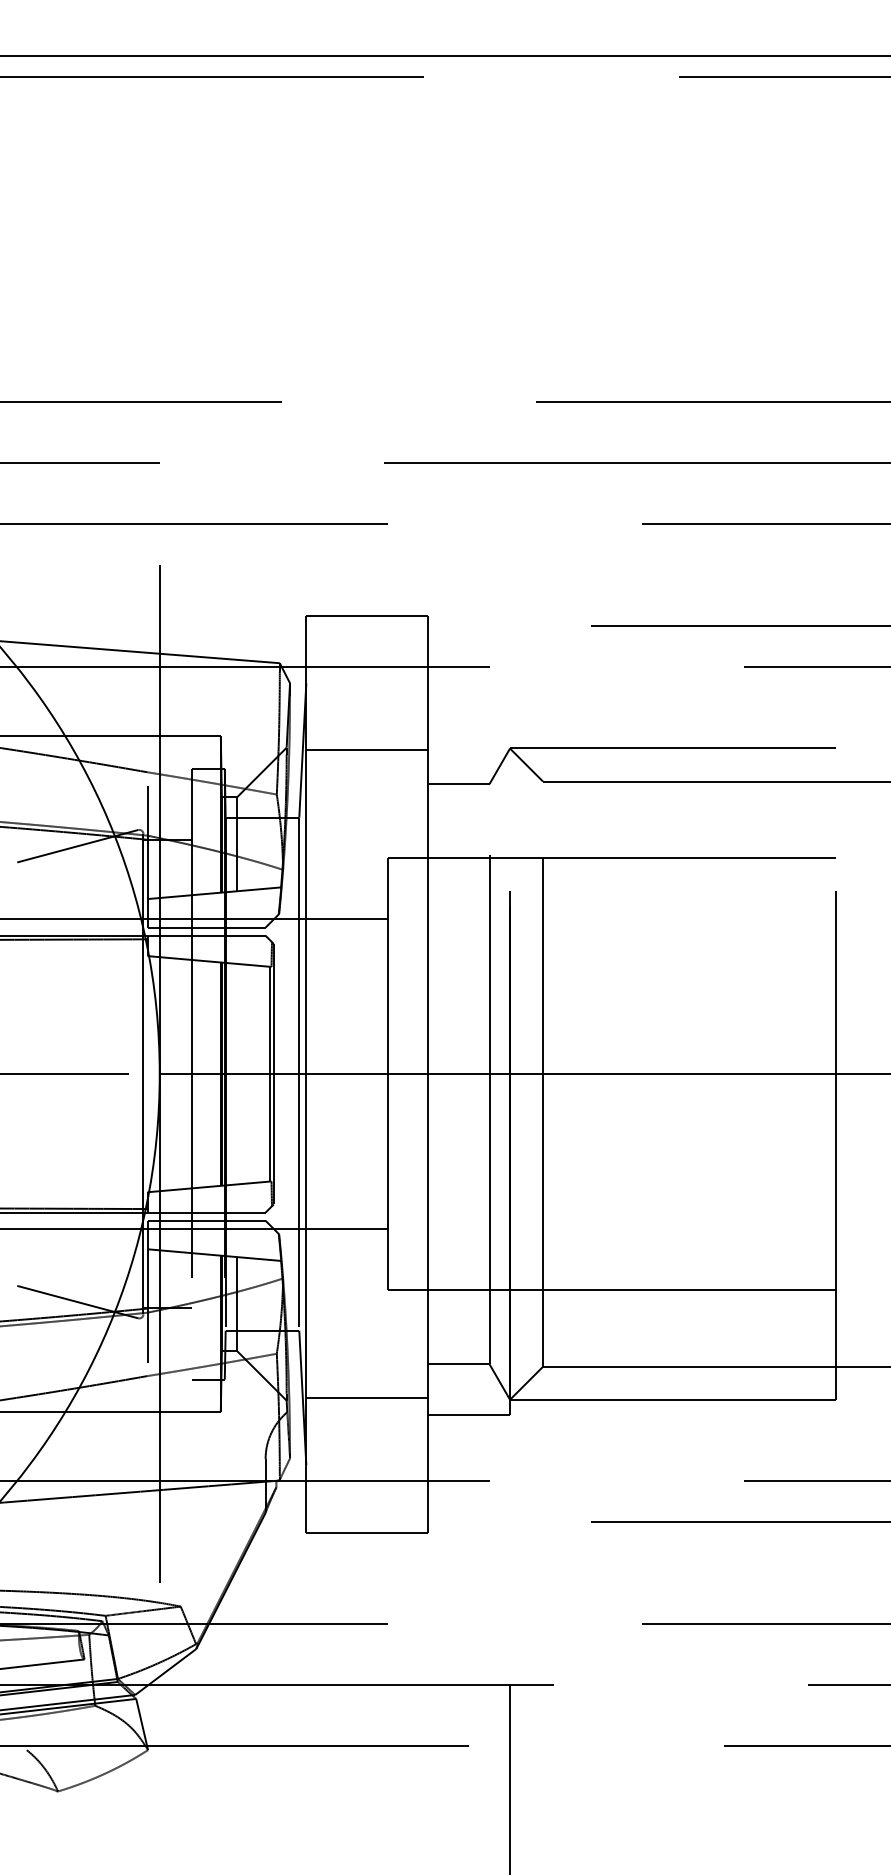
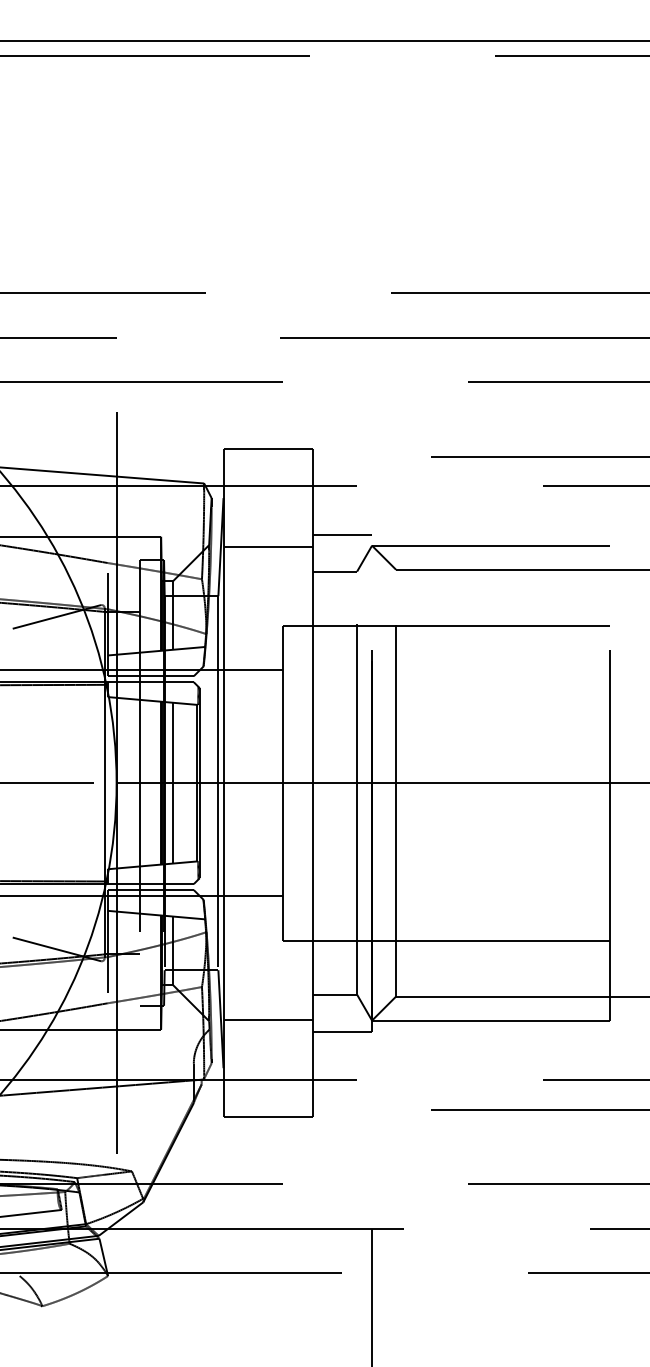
line: (468, 733) -> (341, 534), added
line: (237, 1073) -> (173, 782), added

